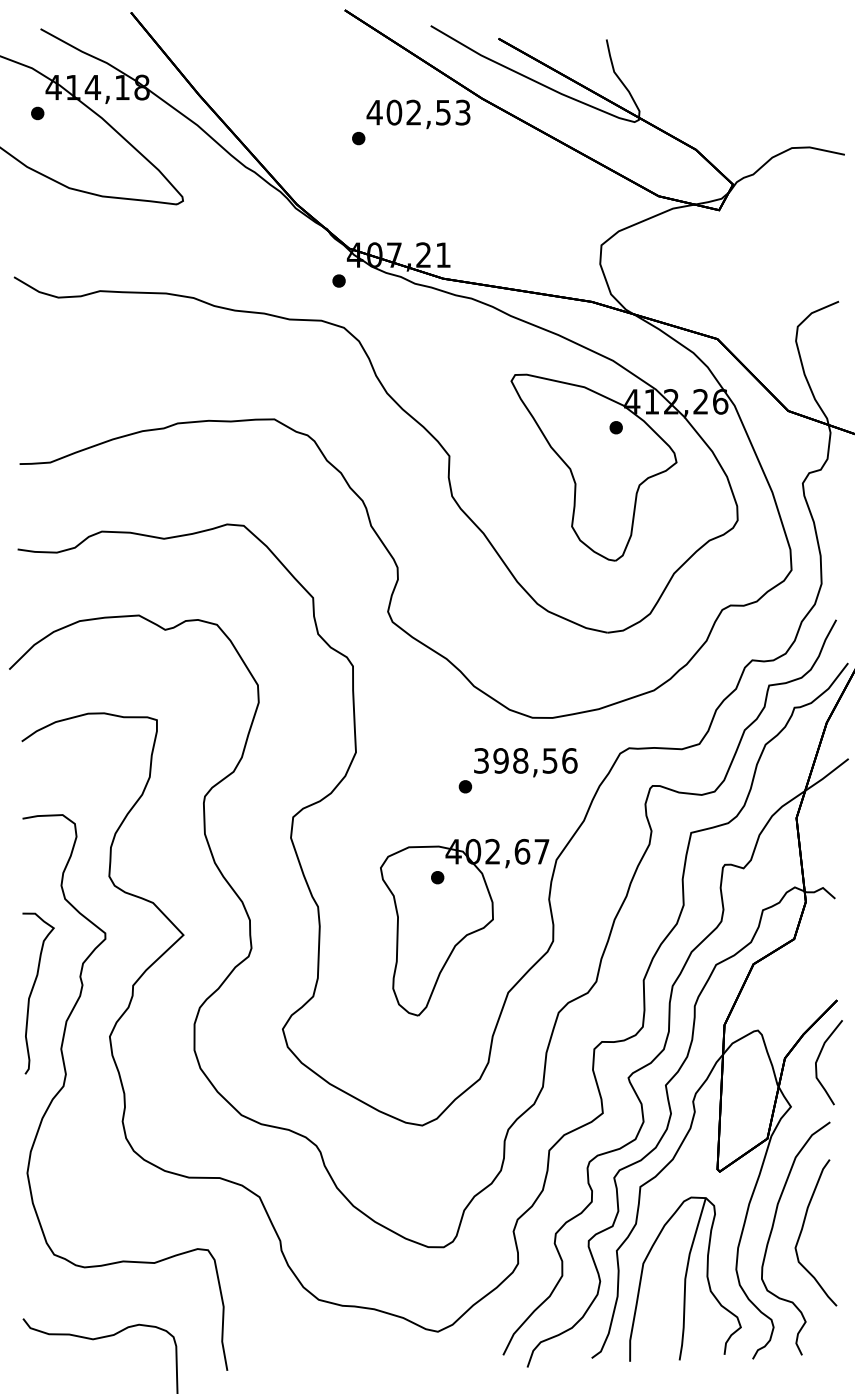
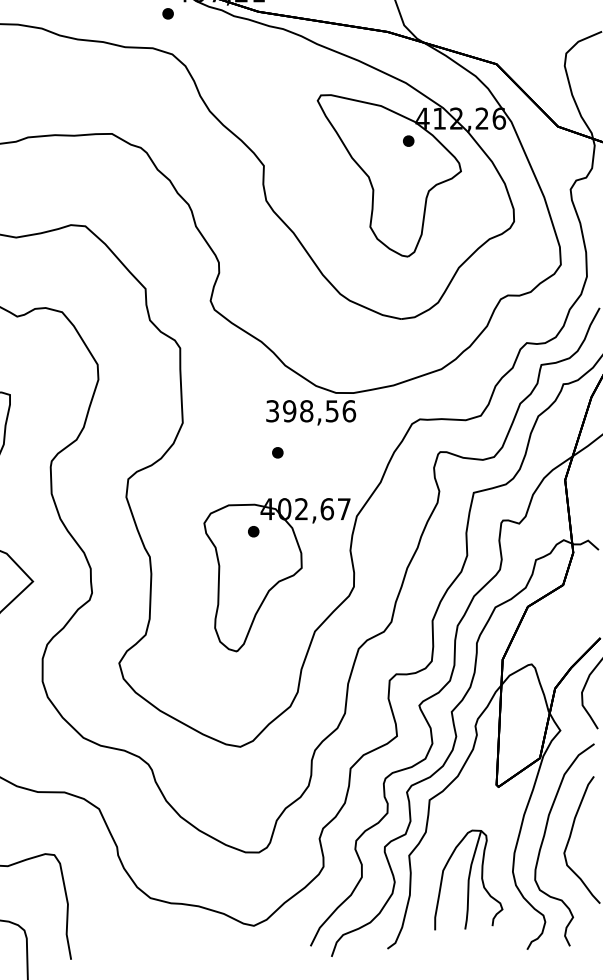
text: (525, 762) -> (310, 412), moved
part: (685, 1278) -> (468, 879), size x0.7

